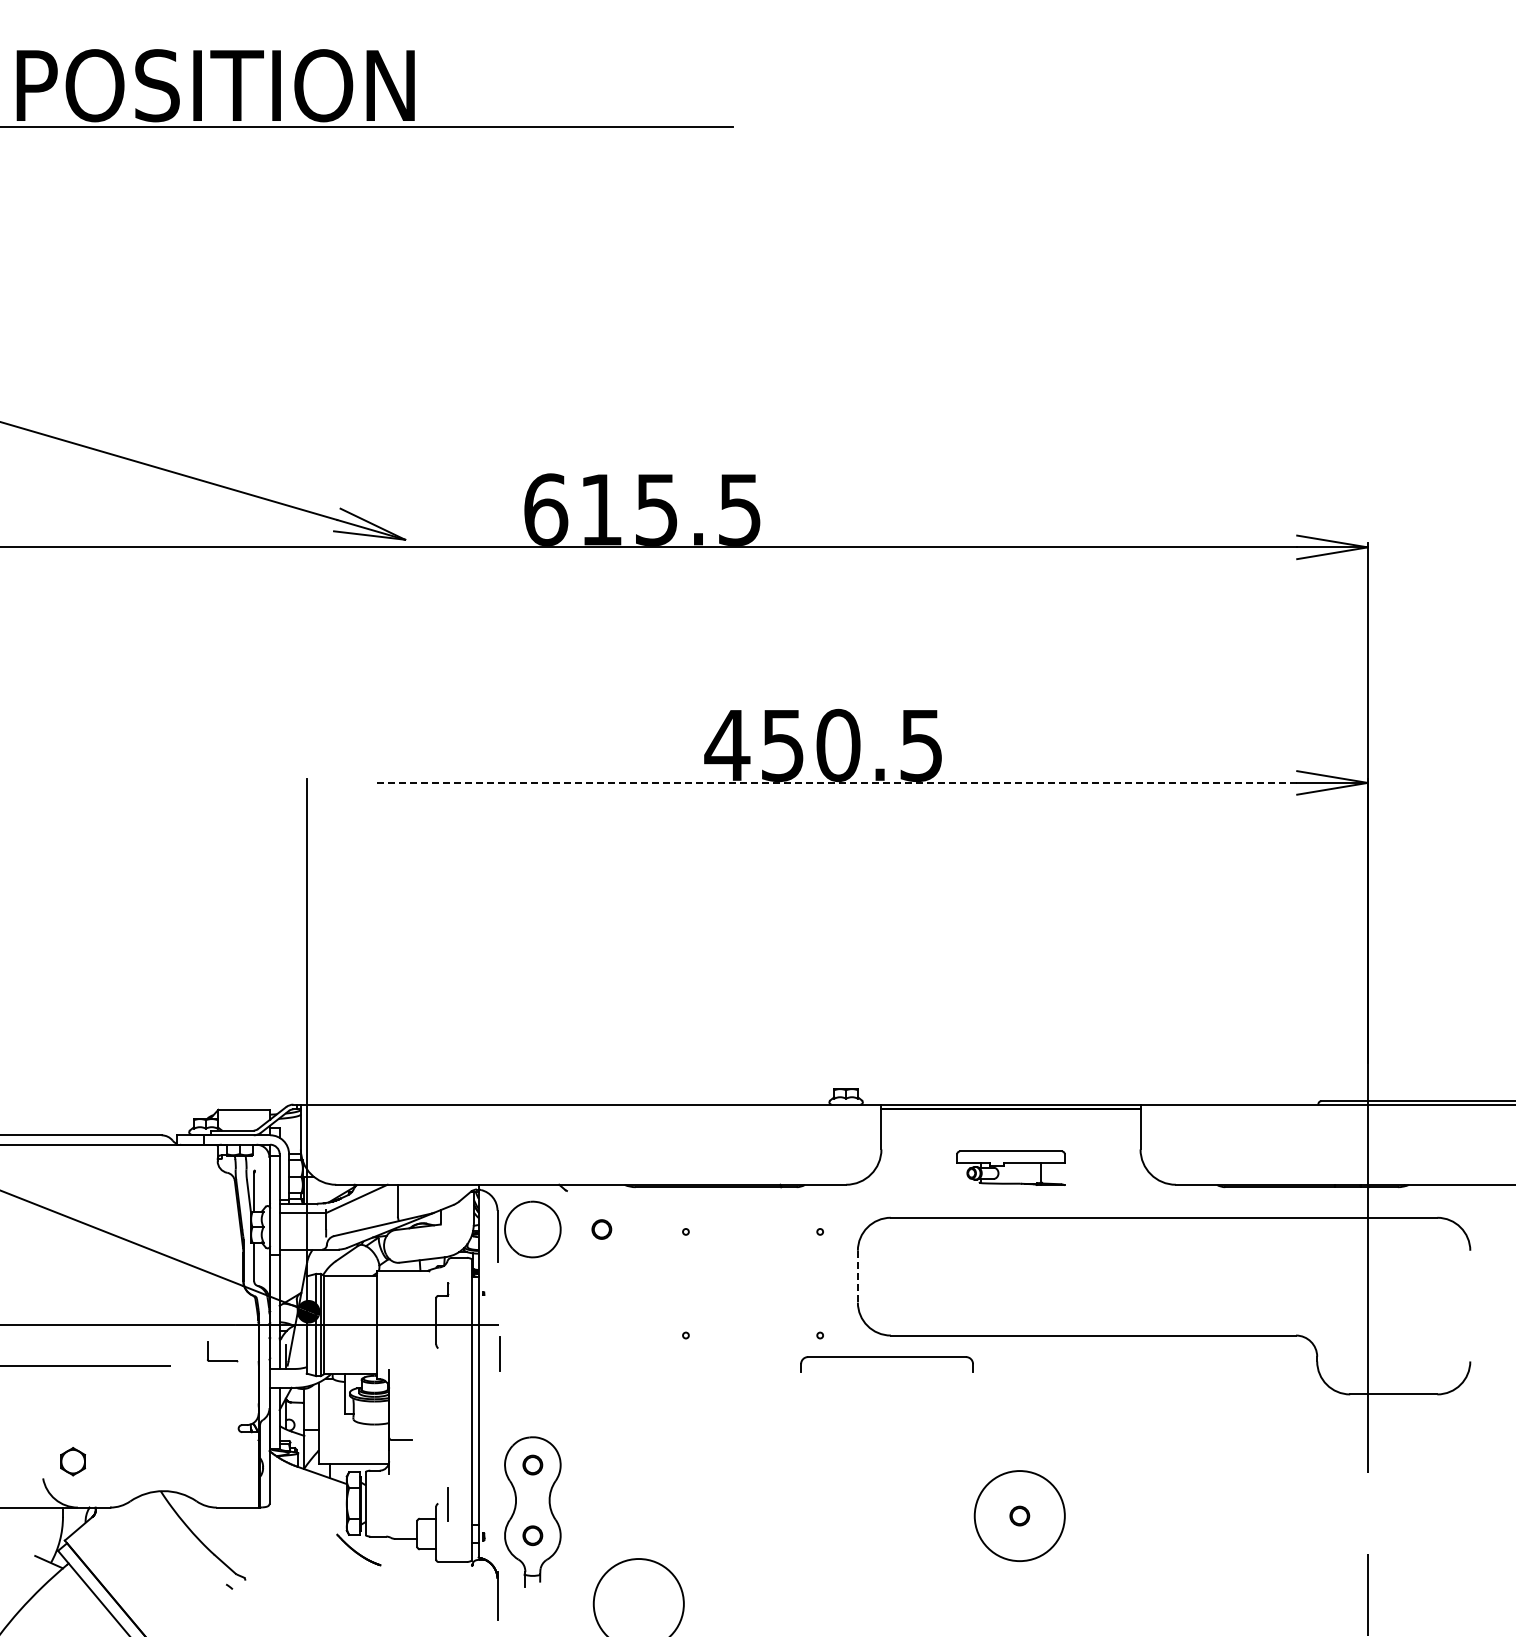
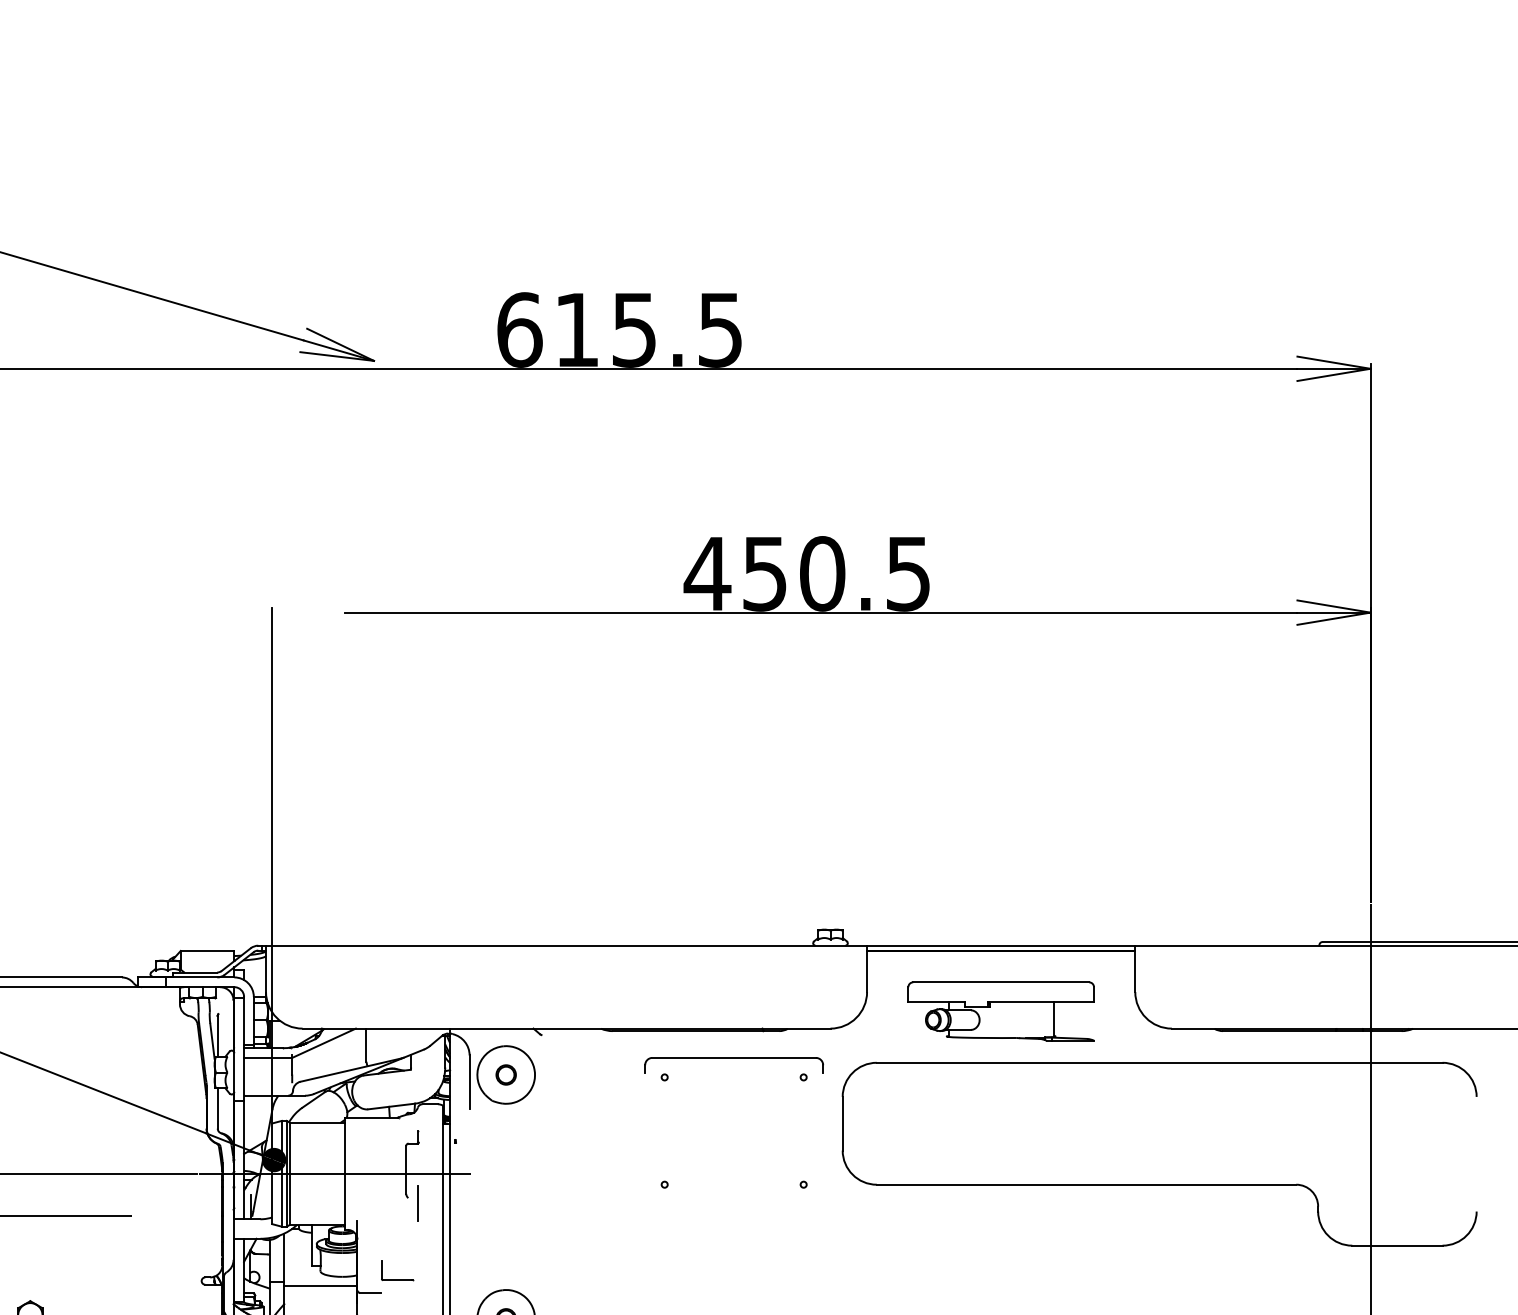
line: (837, 782) -> (821, 612), dashed -> solid
part: (1010, 1168) -> (1000, 1011), size x1.67
part: (601, 1229) -> (505, 1074), moved
line: (857, 1276) -> (842, 1123), dashed -> solid
line: (499, 1353) -> (417, 1203), moved
part: (886, 1357) -> (733, 1058), moved
part: (222, 1360) -> (397, 1279), moved
line: (353, 1433) -> (320, 1286), added

